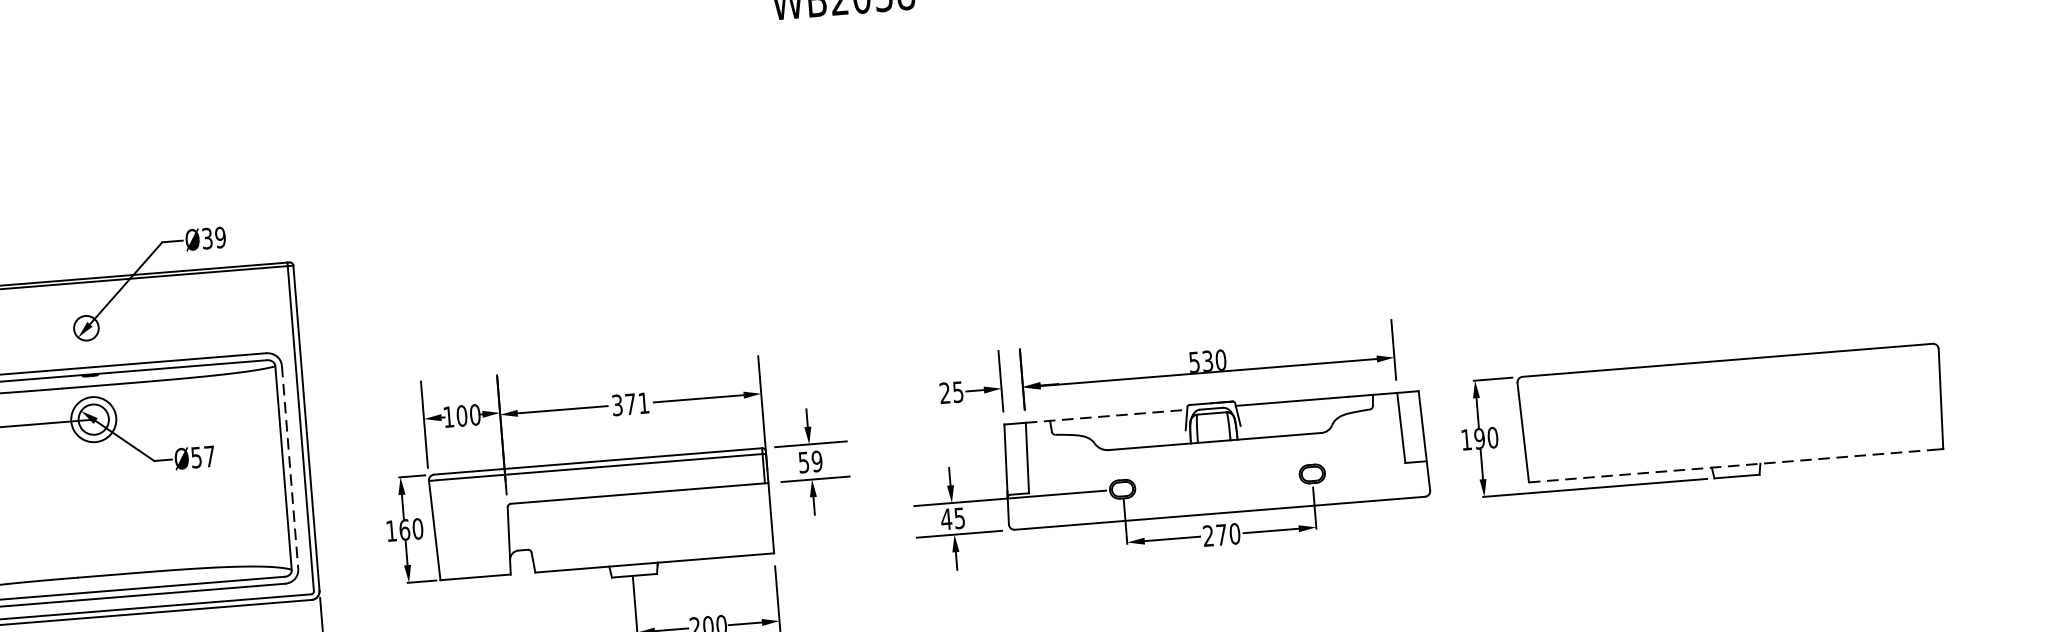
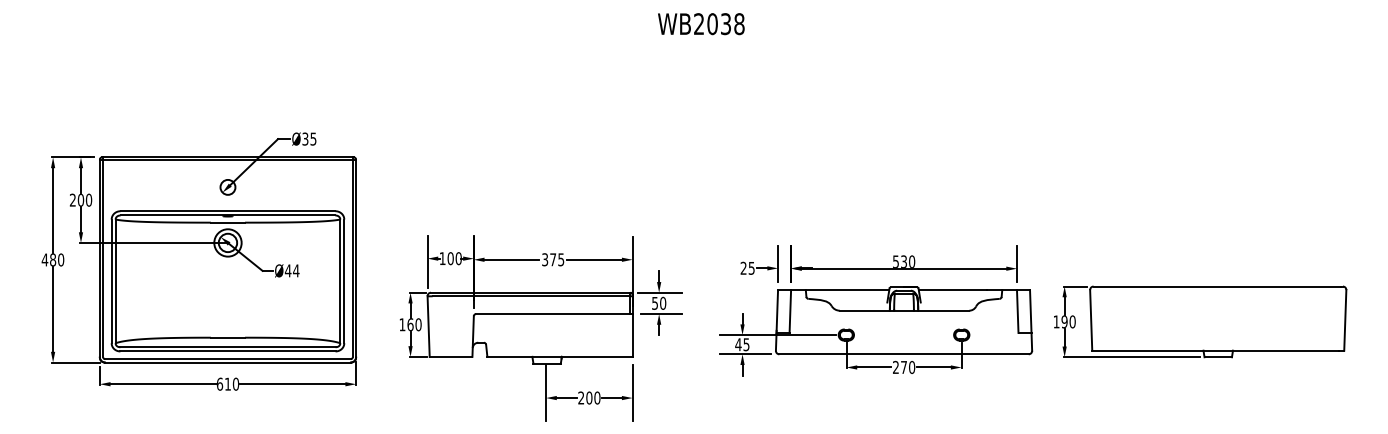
text: (220, 236) -> (313, 138), Ø39 -> Ø35
text: (644, 402) -> (561, 259), 371 -> 375
line: (1107, 416) -> (840, 290), dashed -> solid
text: (201, 456) -> (291, 270), Ø57 -> Ø44
text: (817, 461) -> (663, 303), 59 -> 50
line: (1733, 465) -> (1216, 350), dashed -> solid
line: (290, 467) -> (344, 281), dashed -> solid

